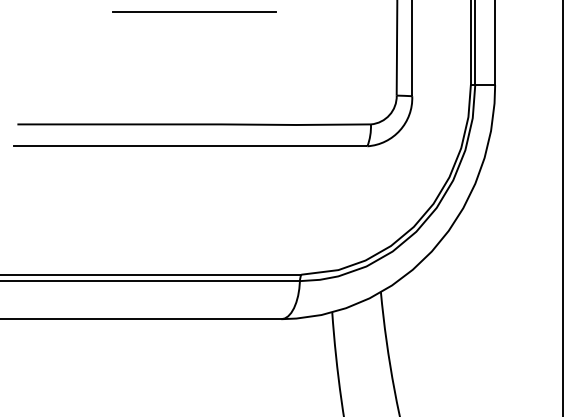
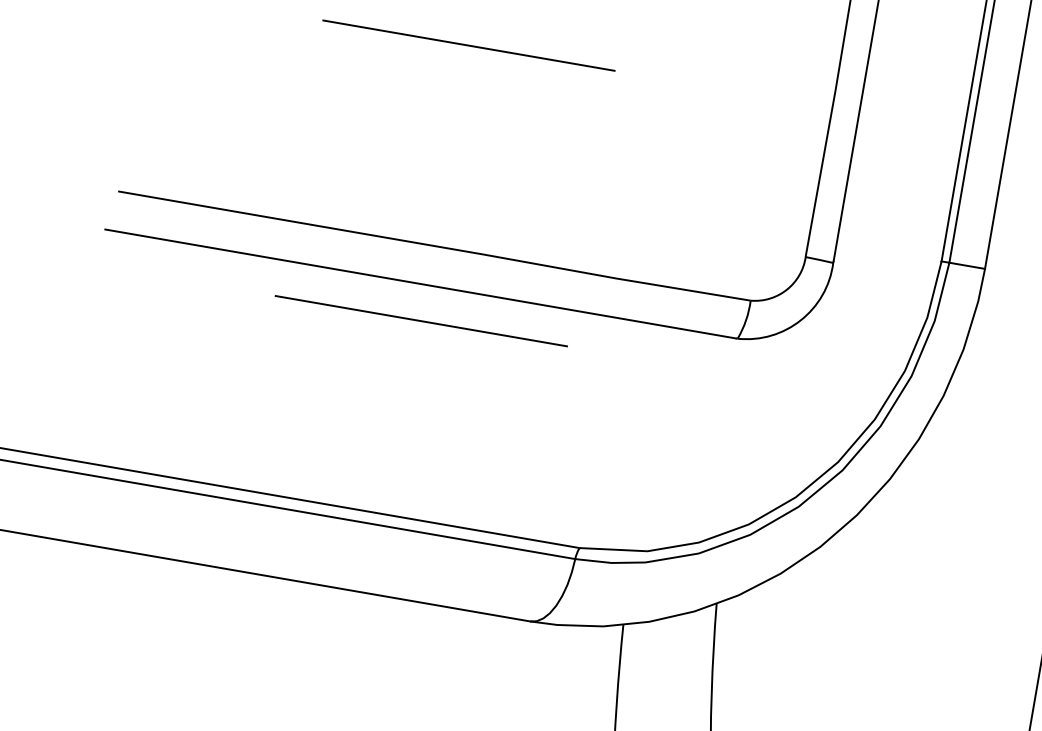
line: (194, 165) -> (422, 319), added

